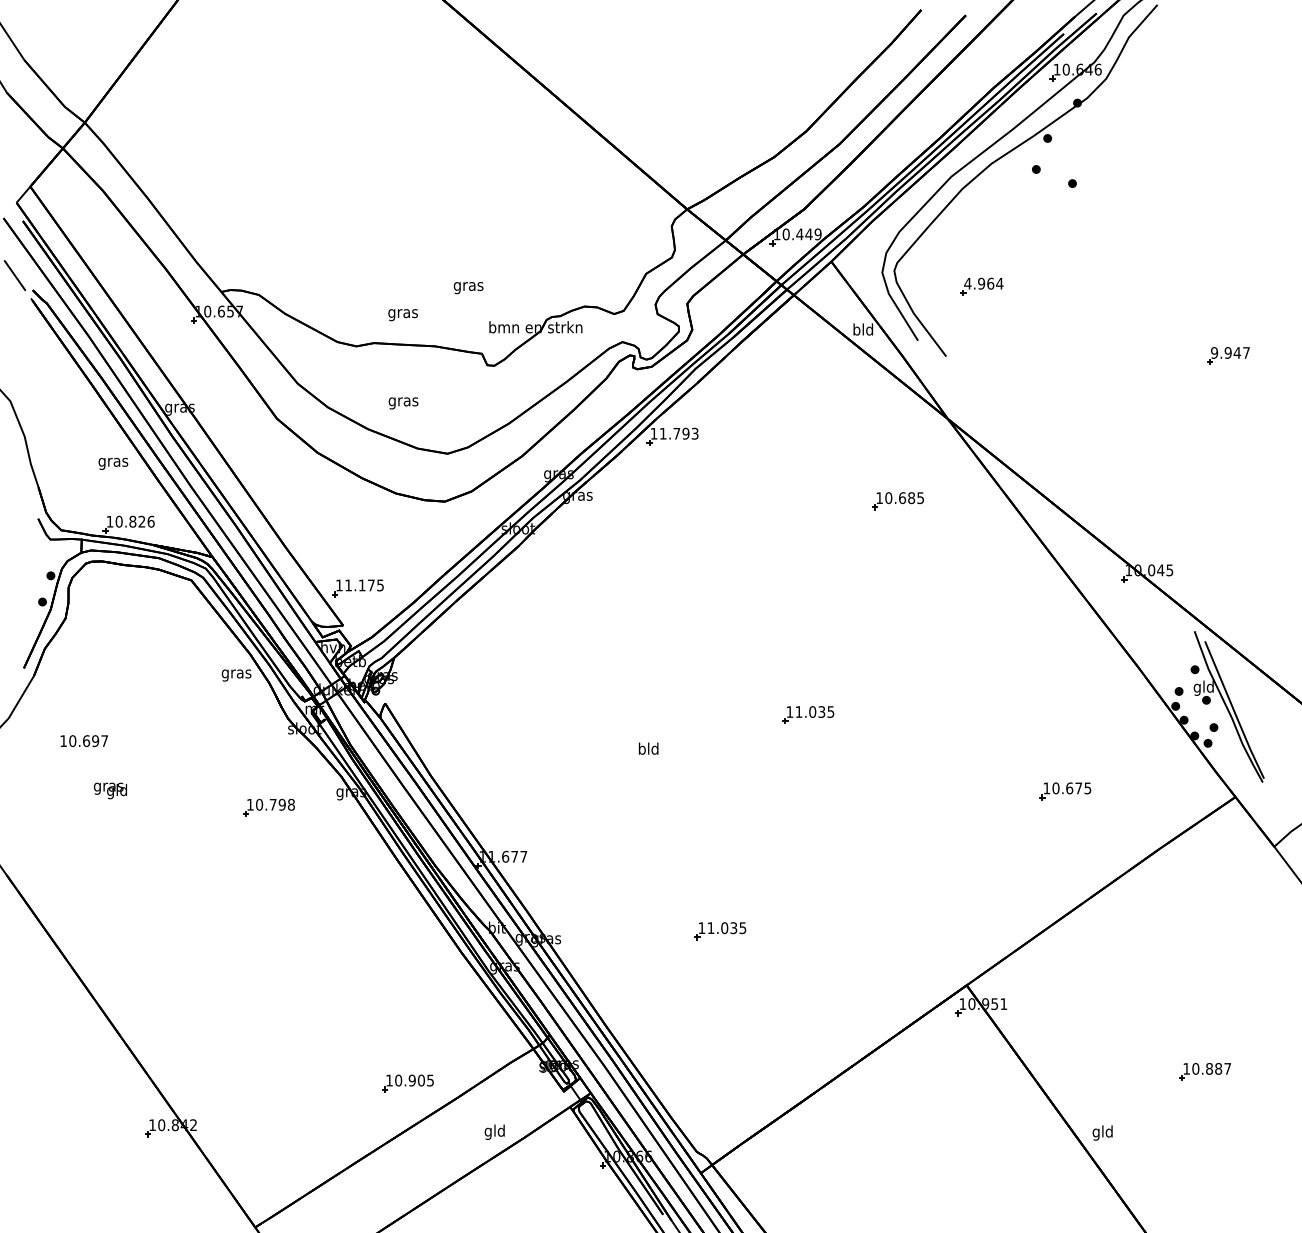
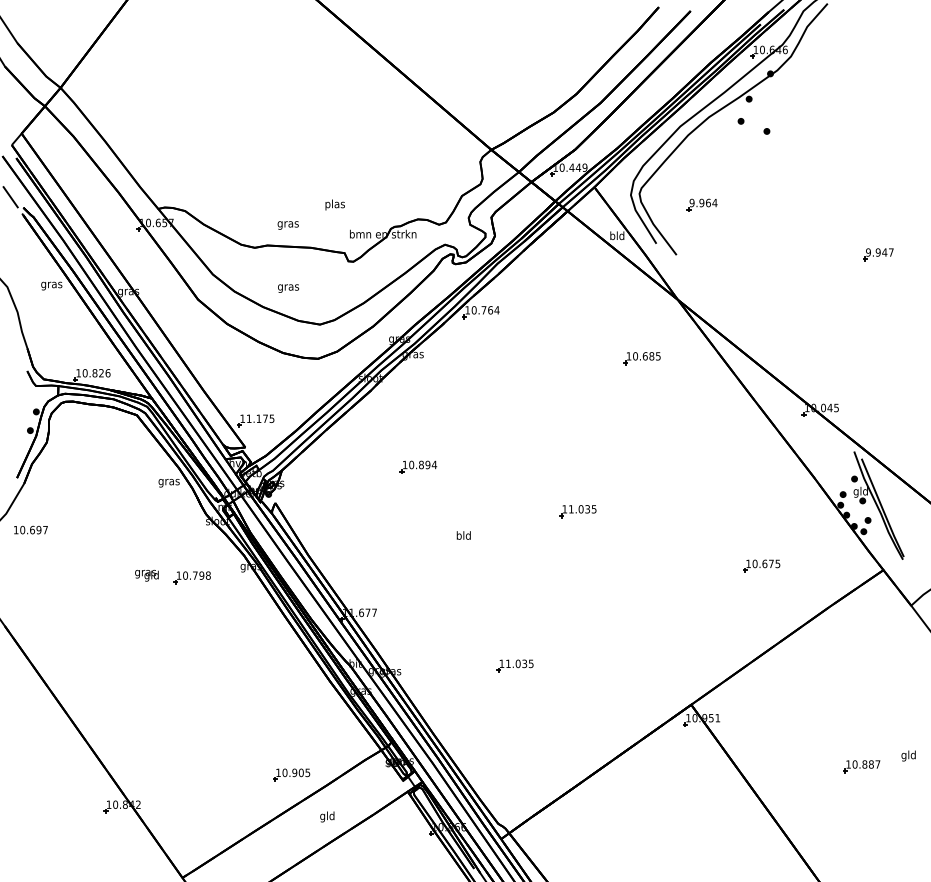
text: (967, 283) -> (691, 202), 4.964 -> 9.964
text: (468, 286) -> (334, 205), gras -> plas
text: (678, 433) -> (485, 310), 11.793 -> 10.764
text: (113, 463) -> (51, 285), moved
part: (585, 653) -> (418, 467), added
text: (83, 741) -> (30, 530), moved
text: (110, 790) -> (146, 575), moved
text: (494, 1131) -> (327, 816), moved
text: (1102, 1132) -> (908, 755), moved

